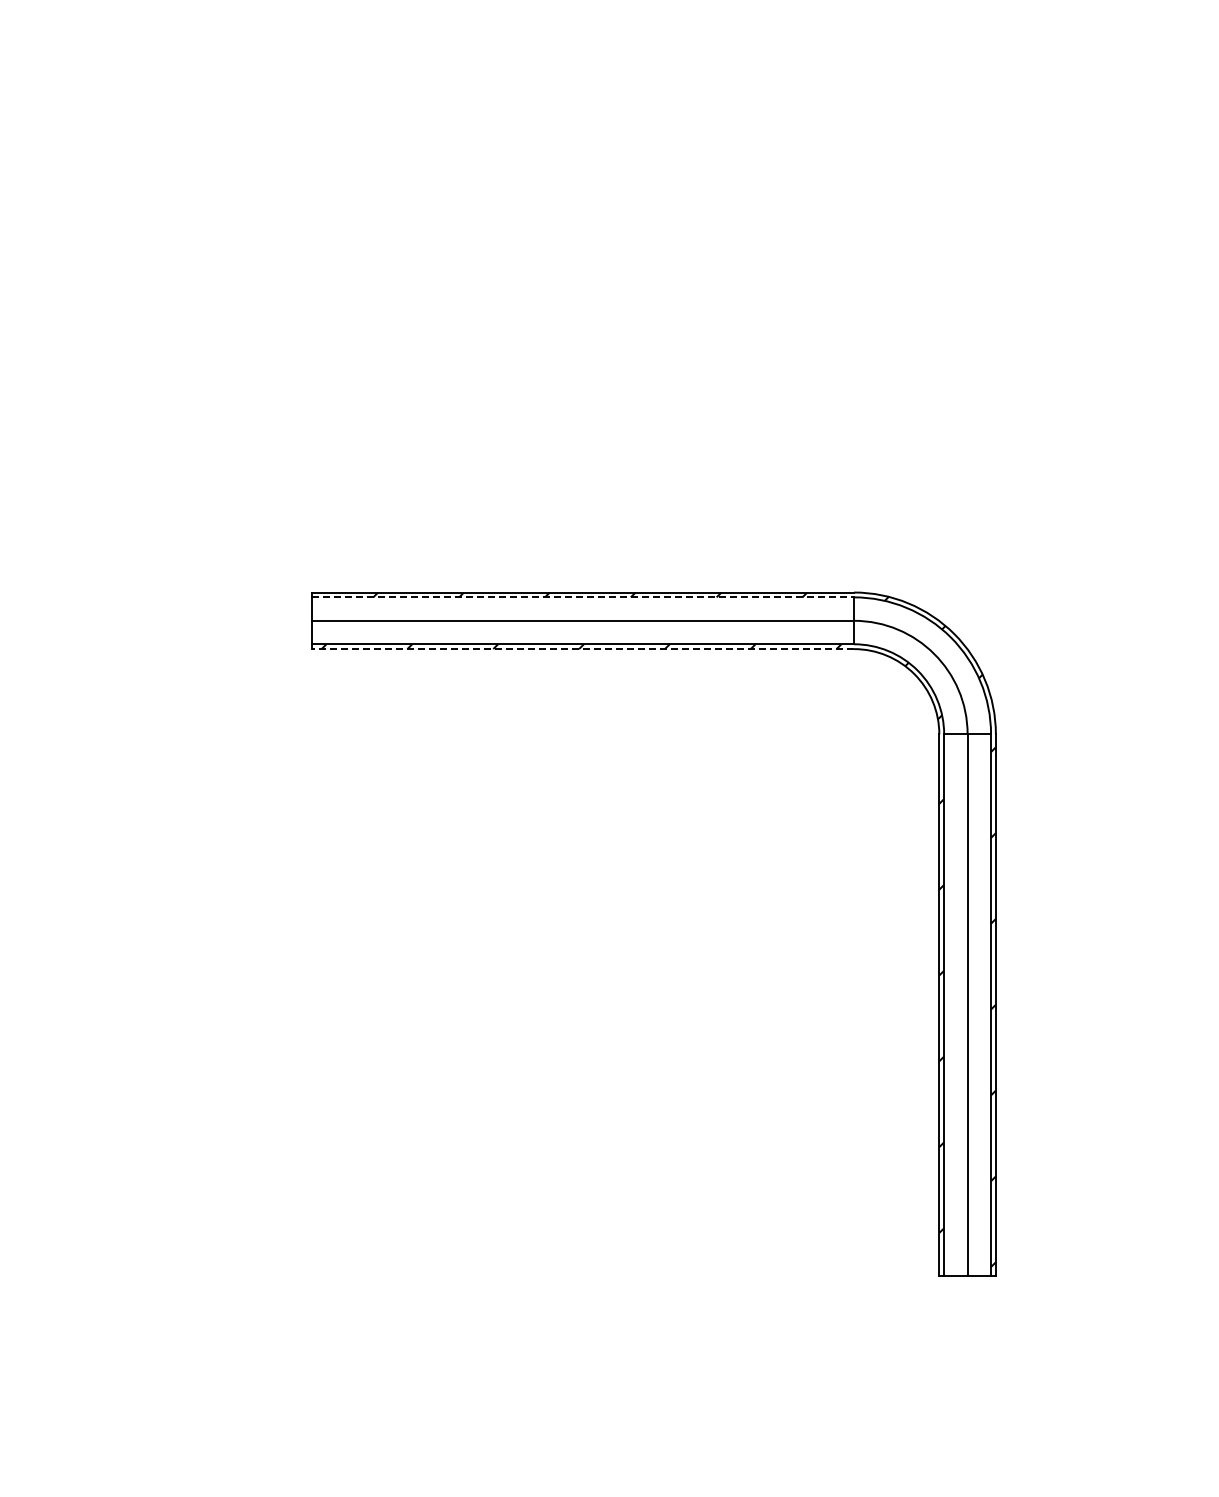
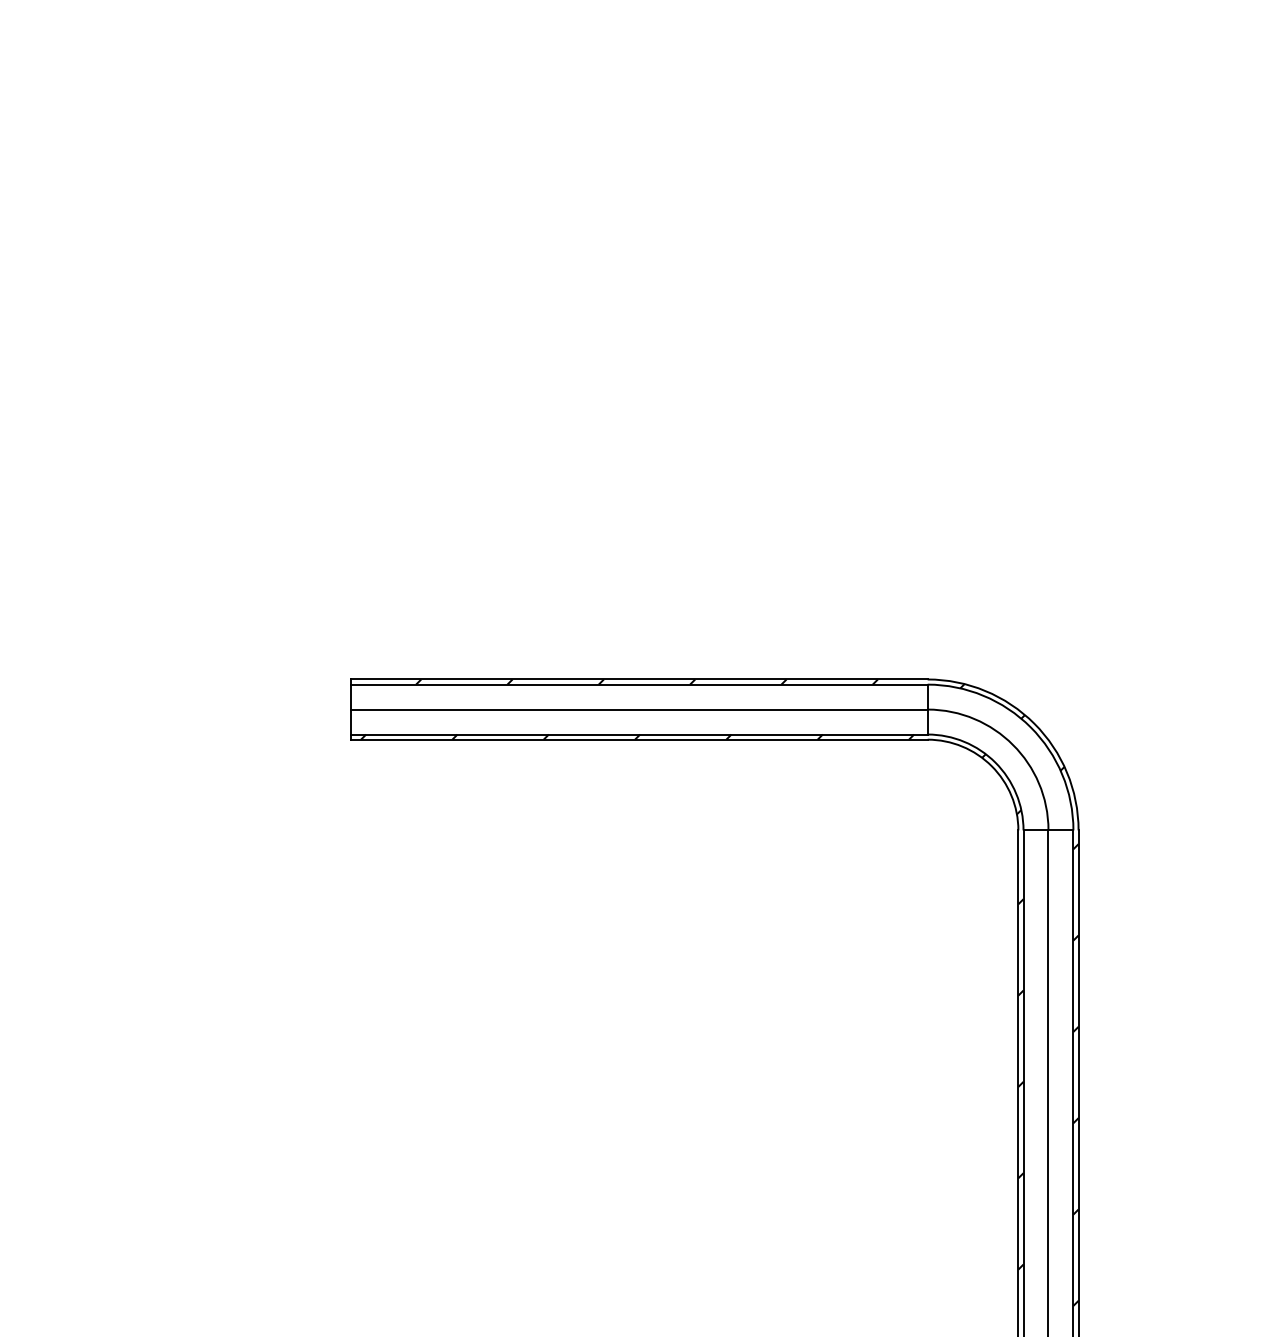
line: (583, 597) -> (639, 684), dashed -> solid
line: (583, 649) -> (639, 740), dashed -> solid

